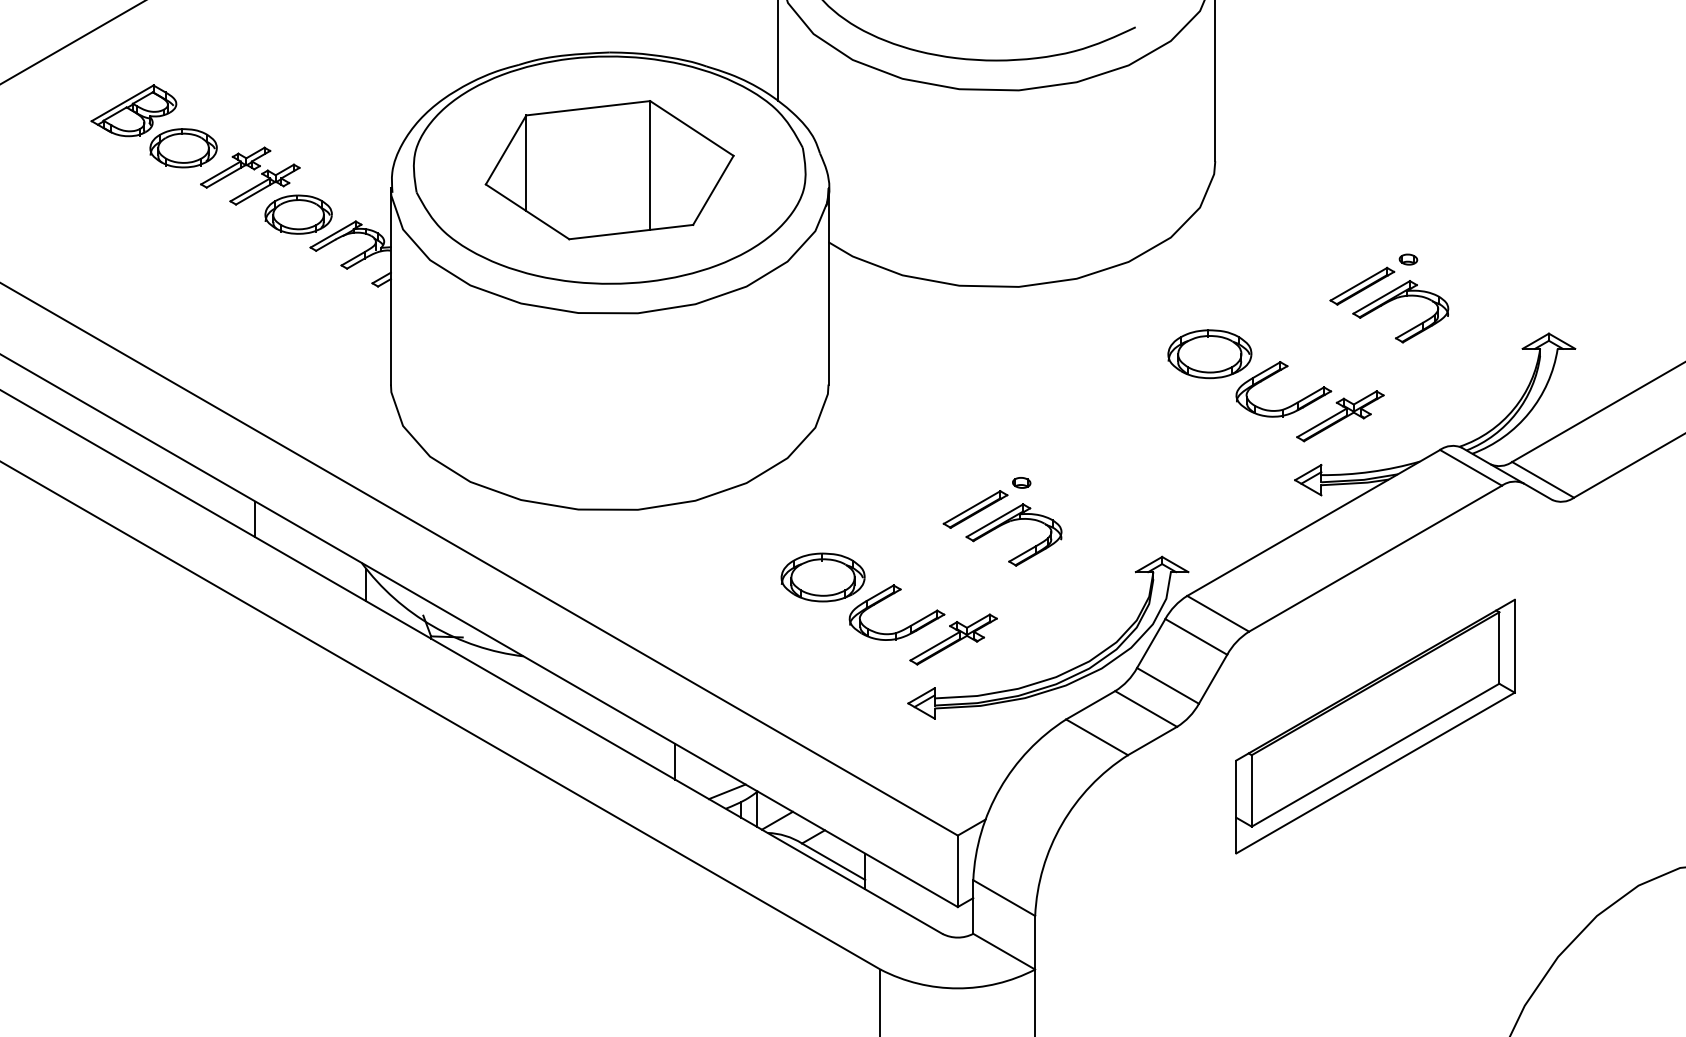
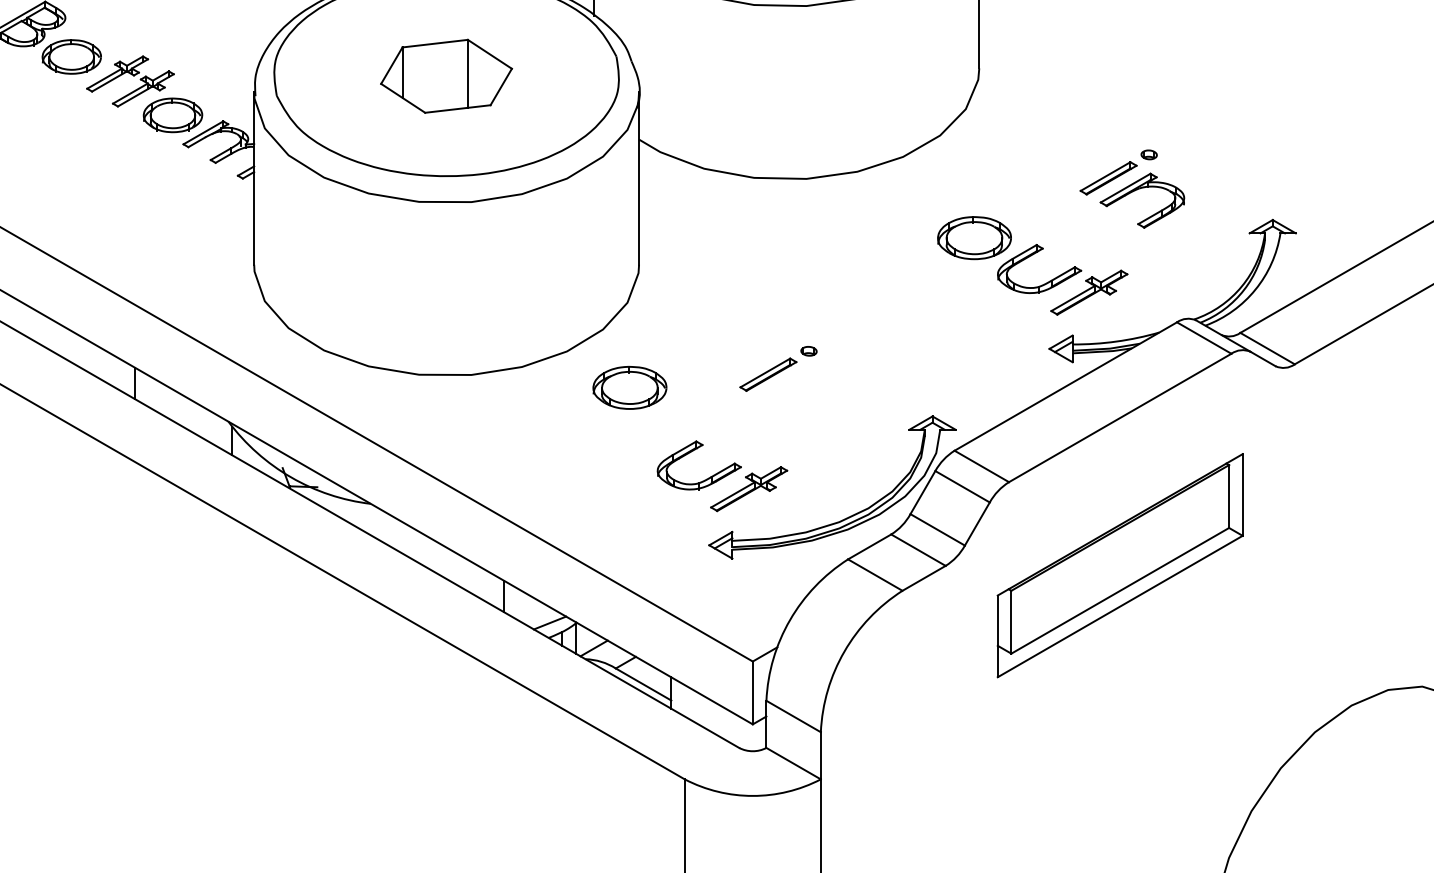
part: (609, 170) -> (446, 76), size x0.6
part: (1007, 523) -> (796, 387), removed
part: (822, 577) -> (629, 387), moved

